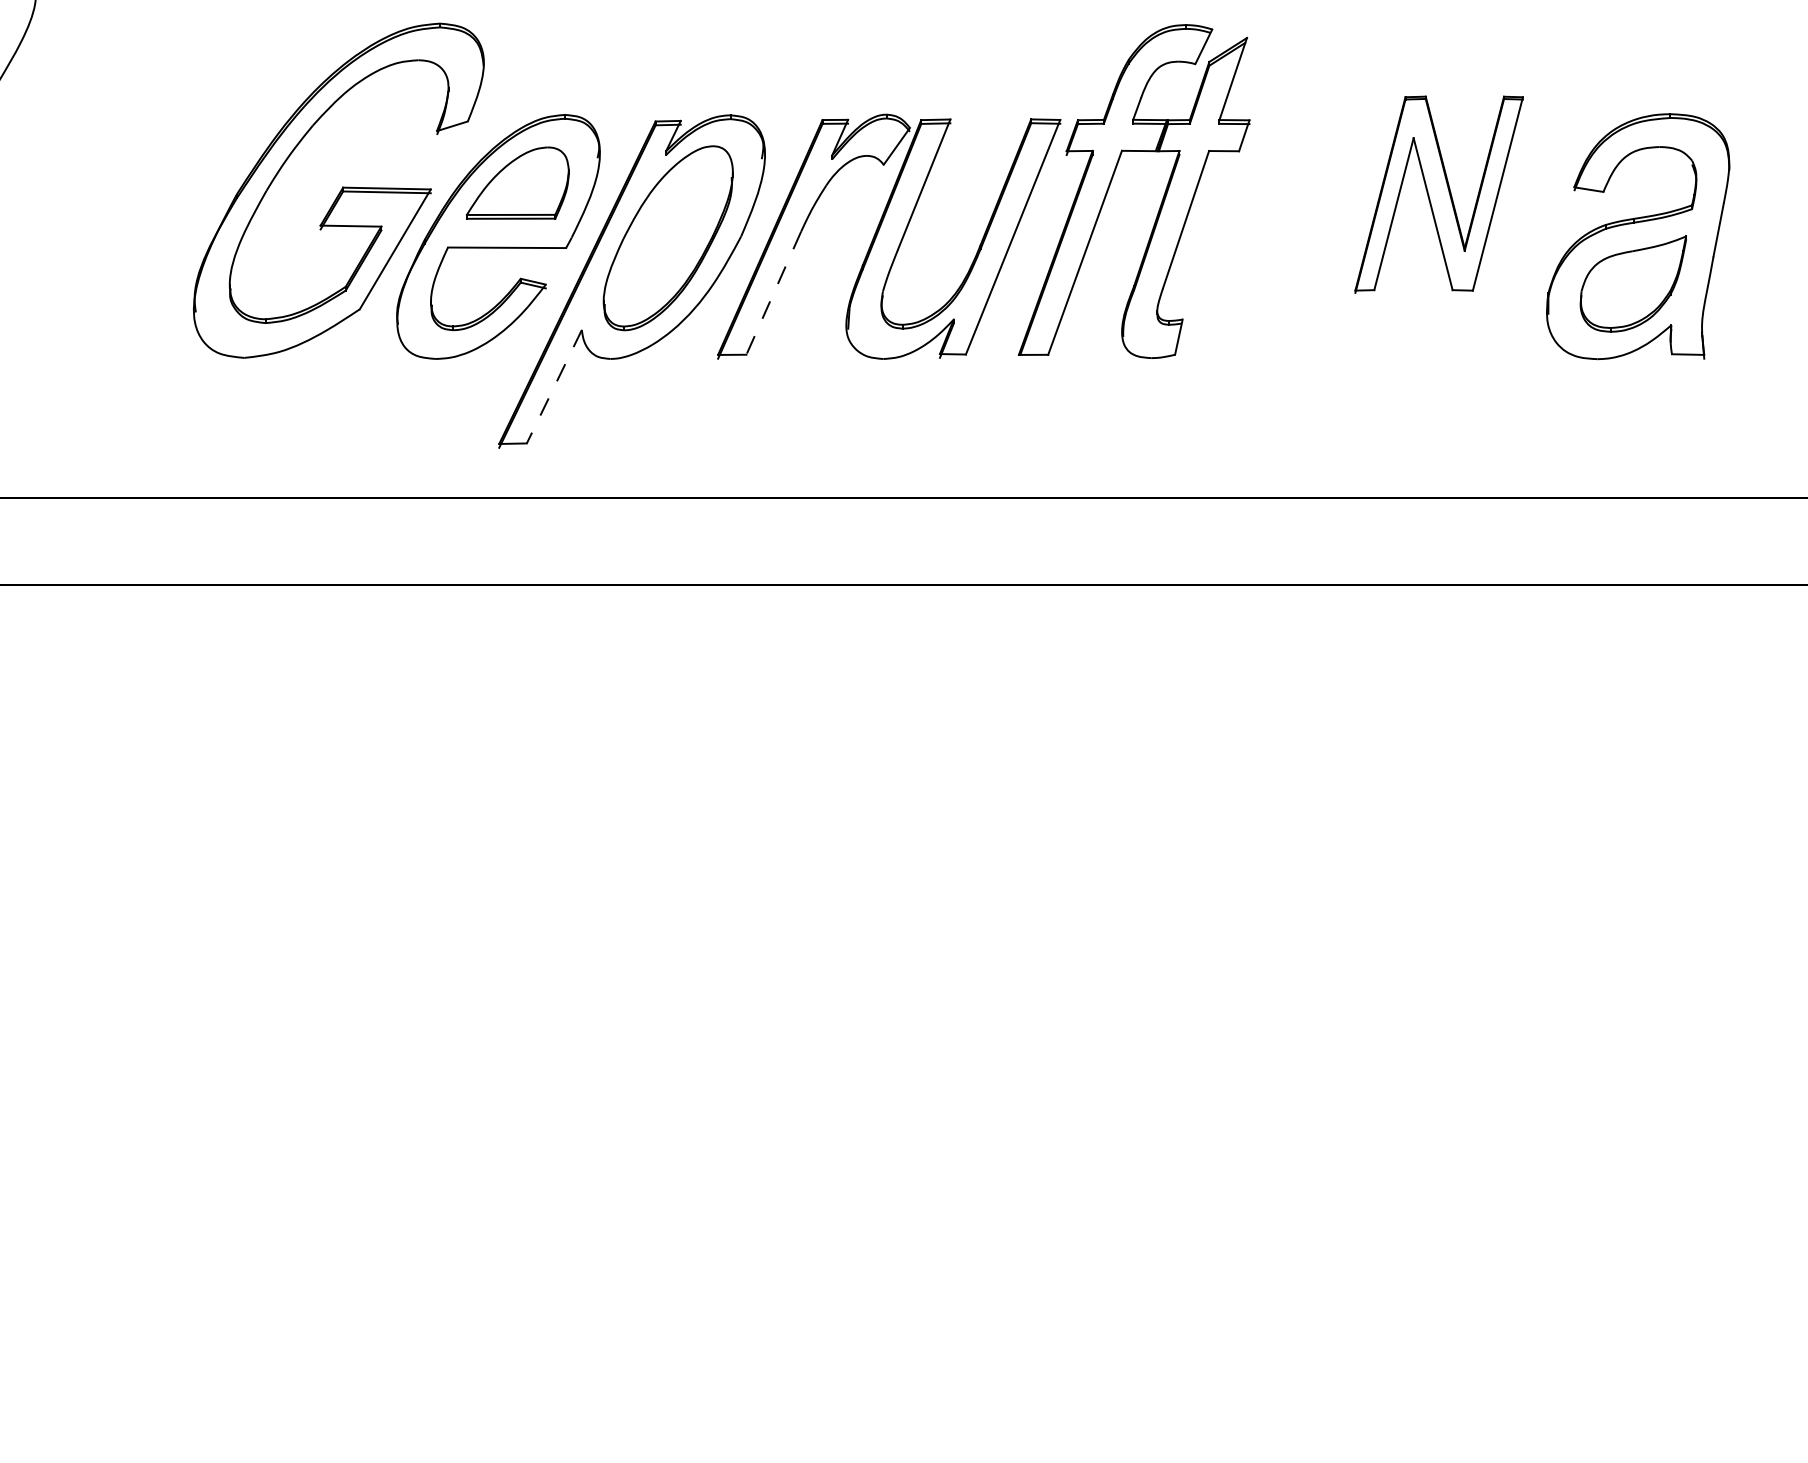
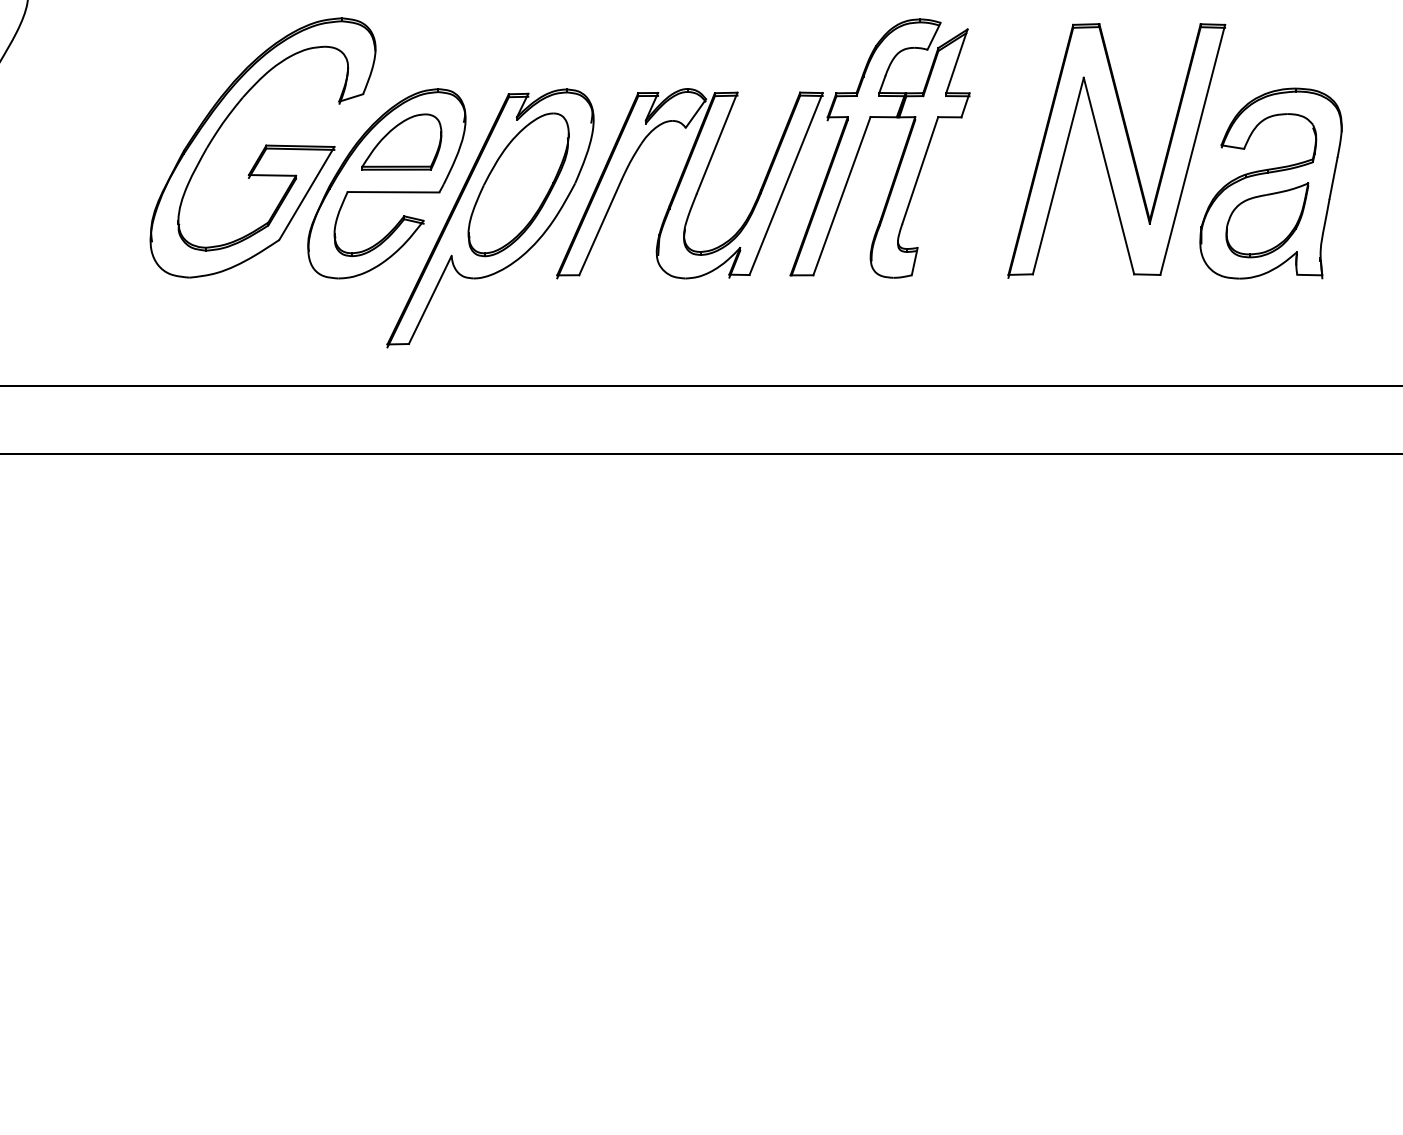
part: (1438, 194) -> (1116, 150), size x1.67
line: (773, 293) -> (600, 227), dashed -> solid
line: (554, 387) -> (430, 300), dashed -> solid

